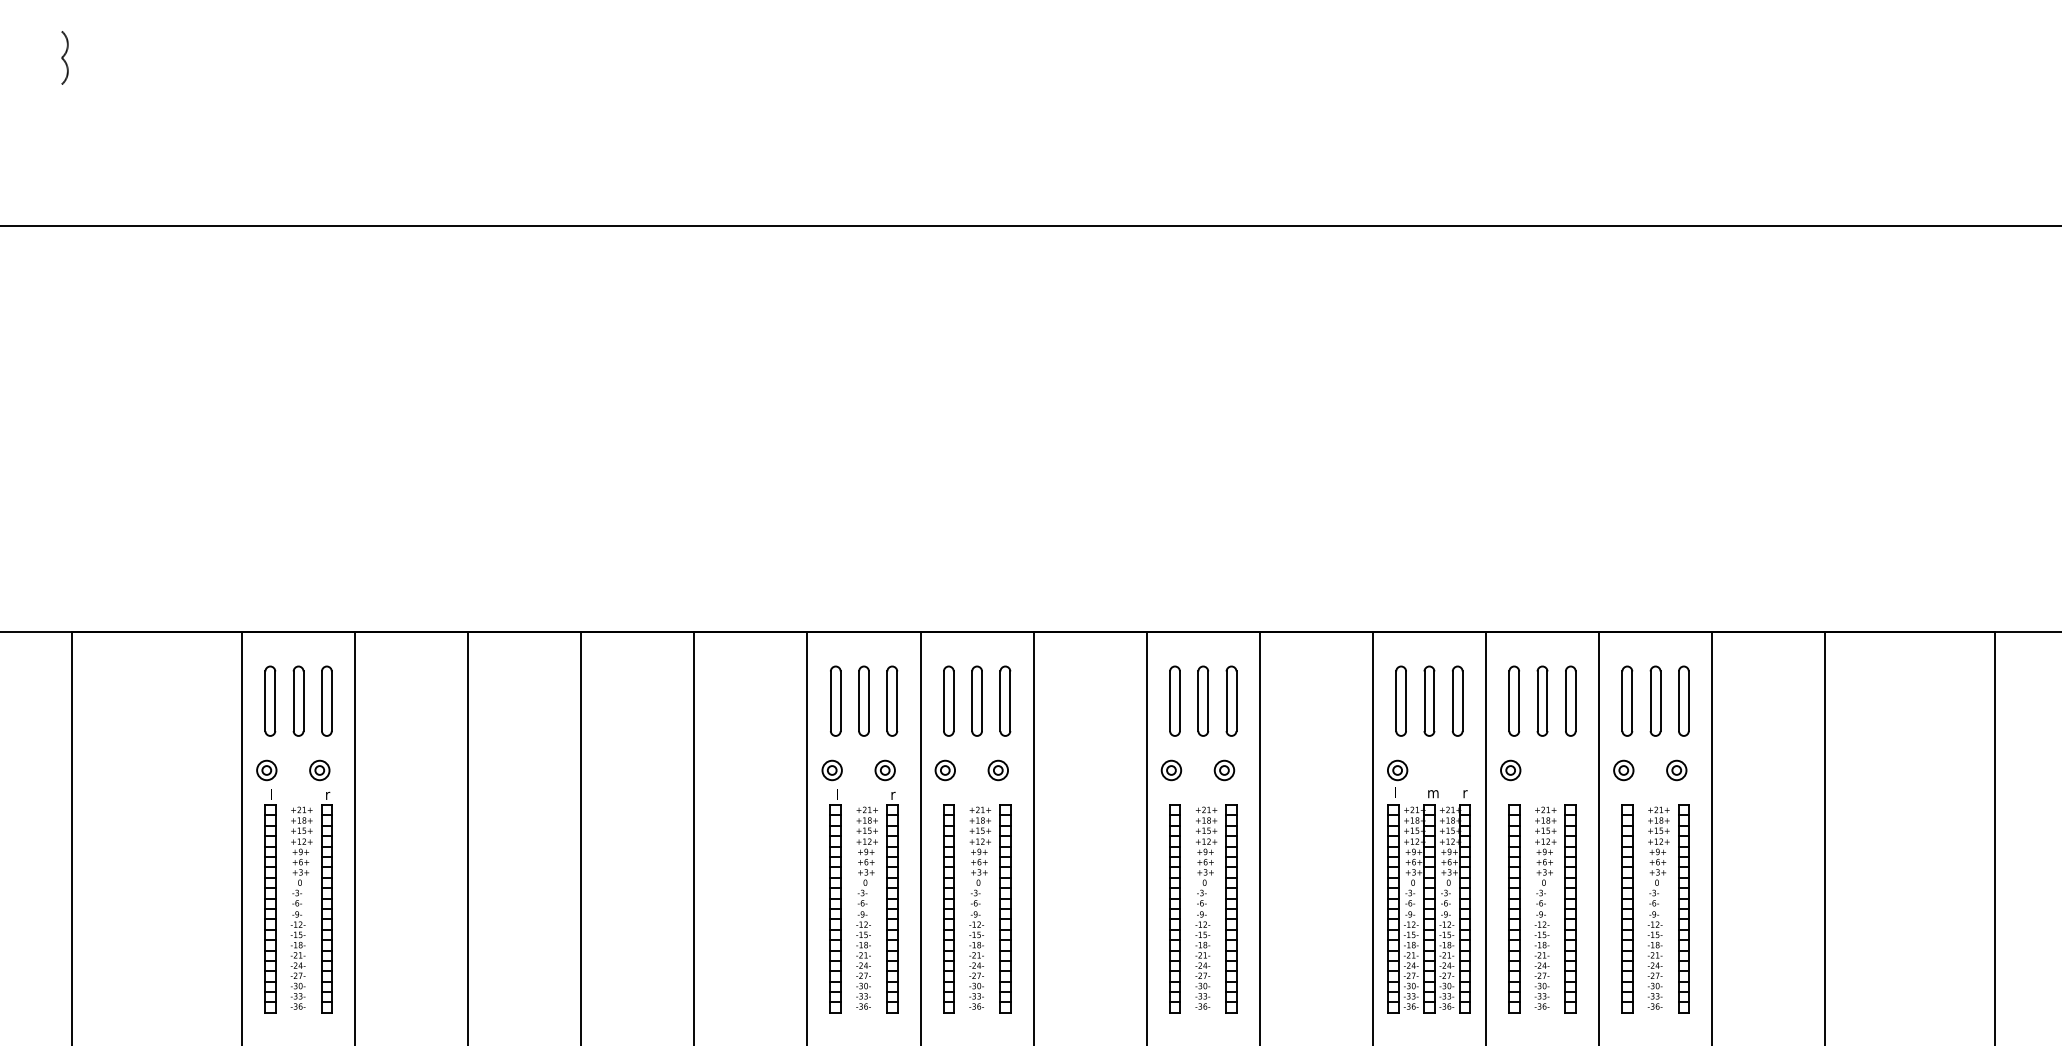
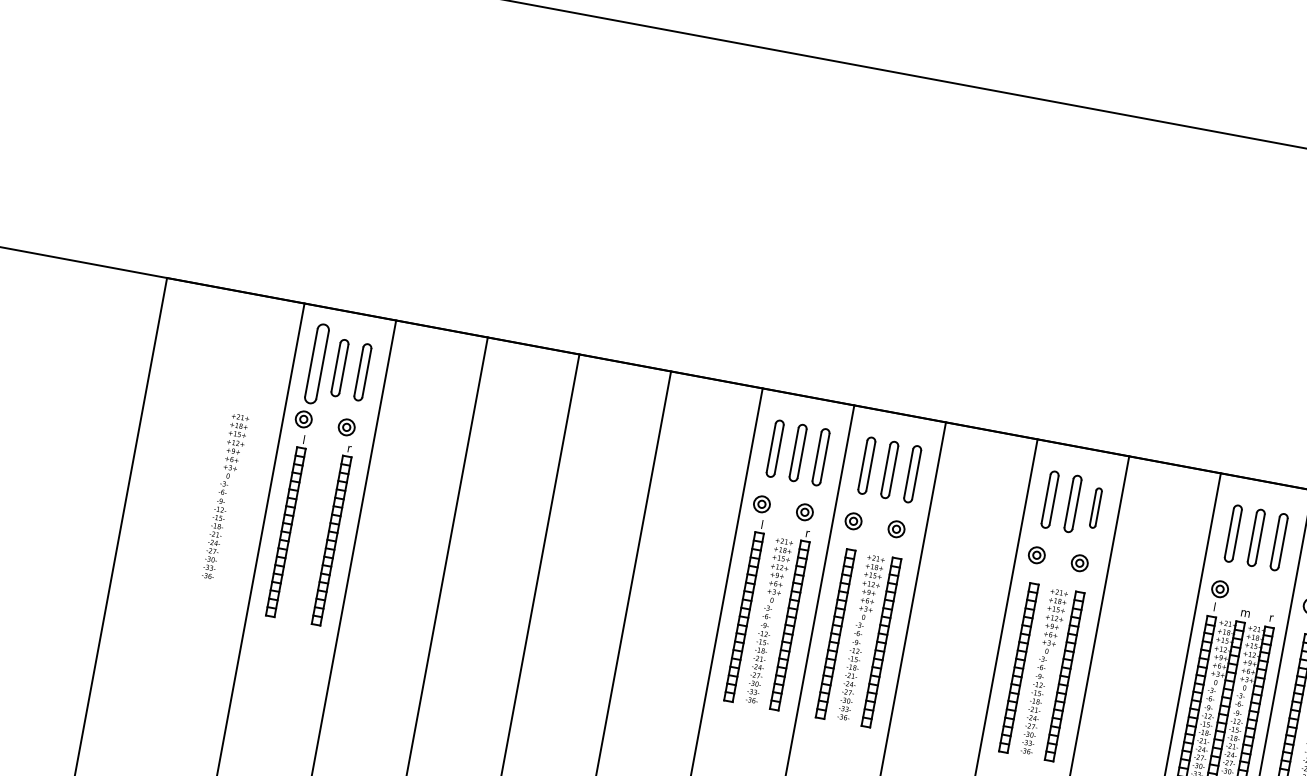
part: (270, 700) -> (317, 363), size x1.4
part: (1231, 700) -> (1096, 507), size x0.7
text: (301, 907) -> (225, 496), moved

